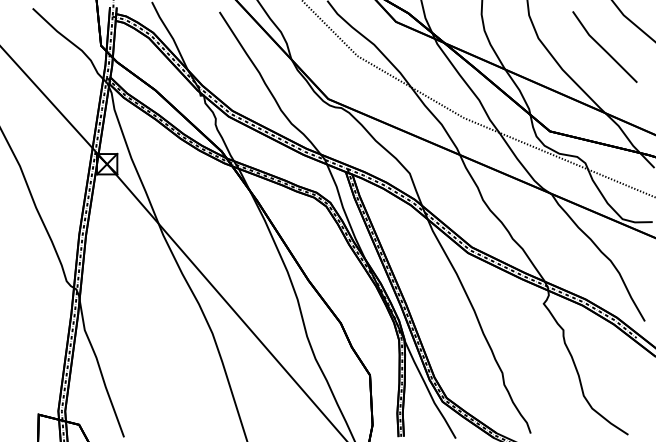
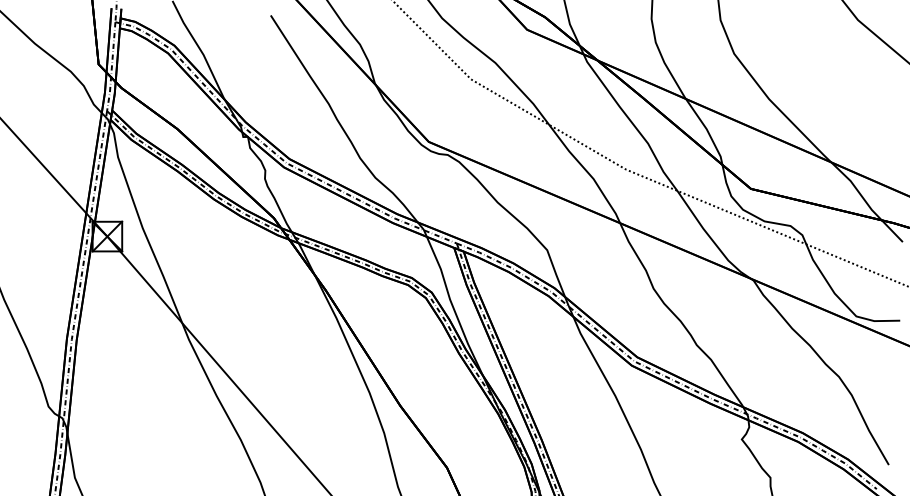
line: (603, 47) -> (828, 66), removed

